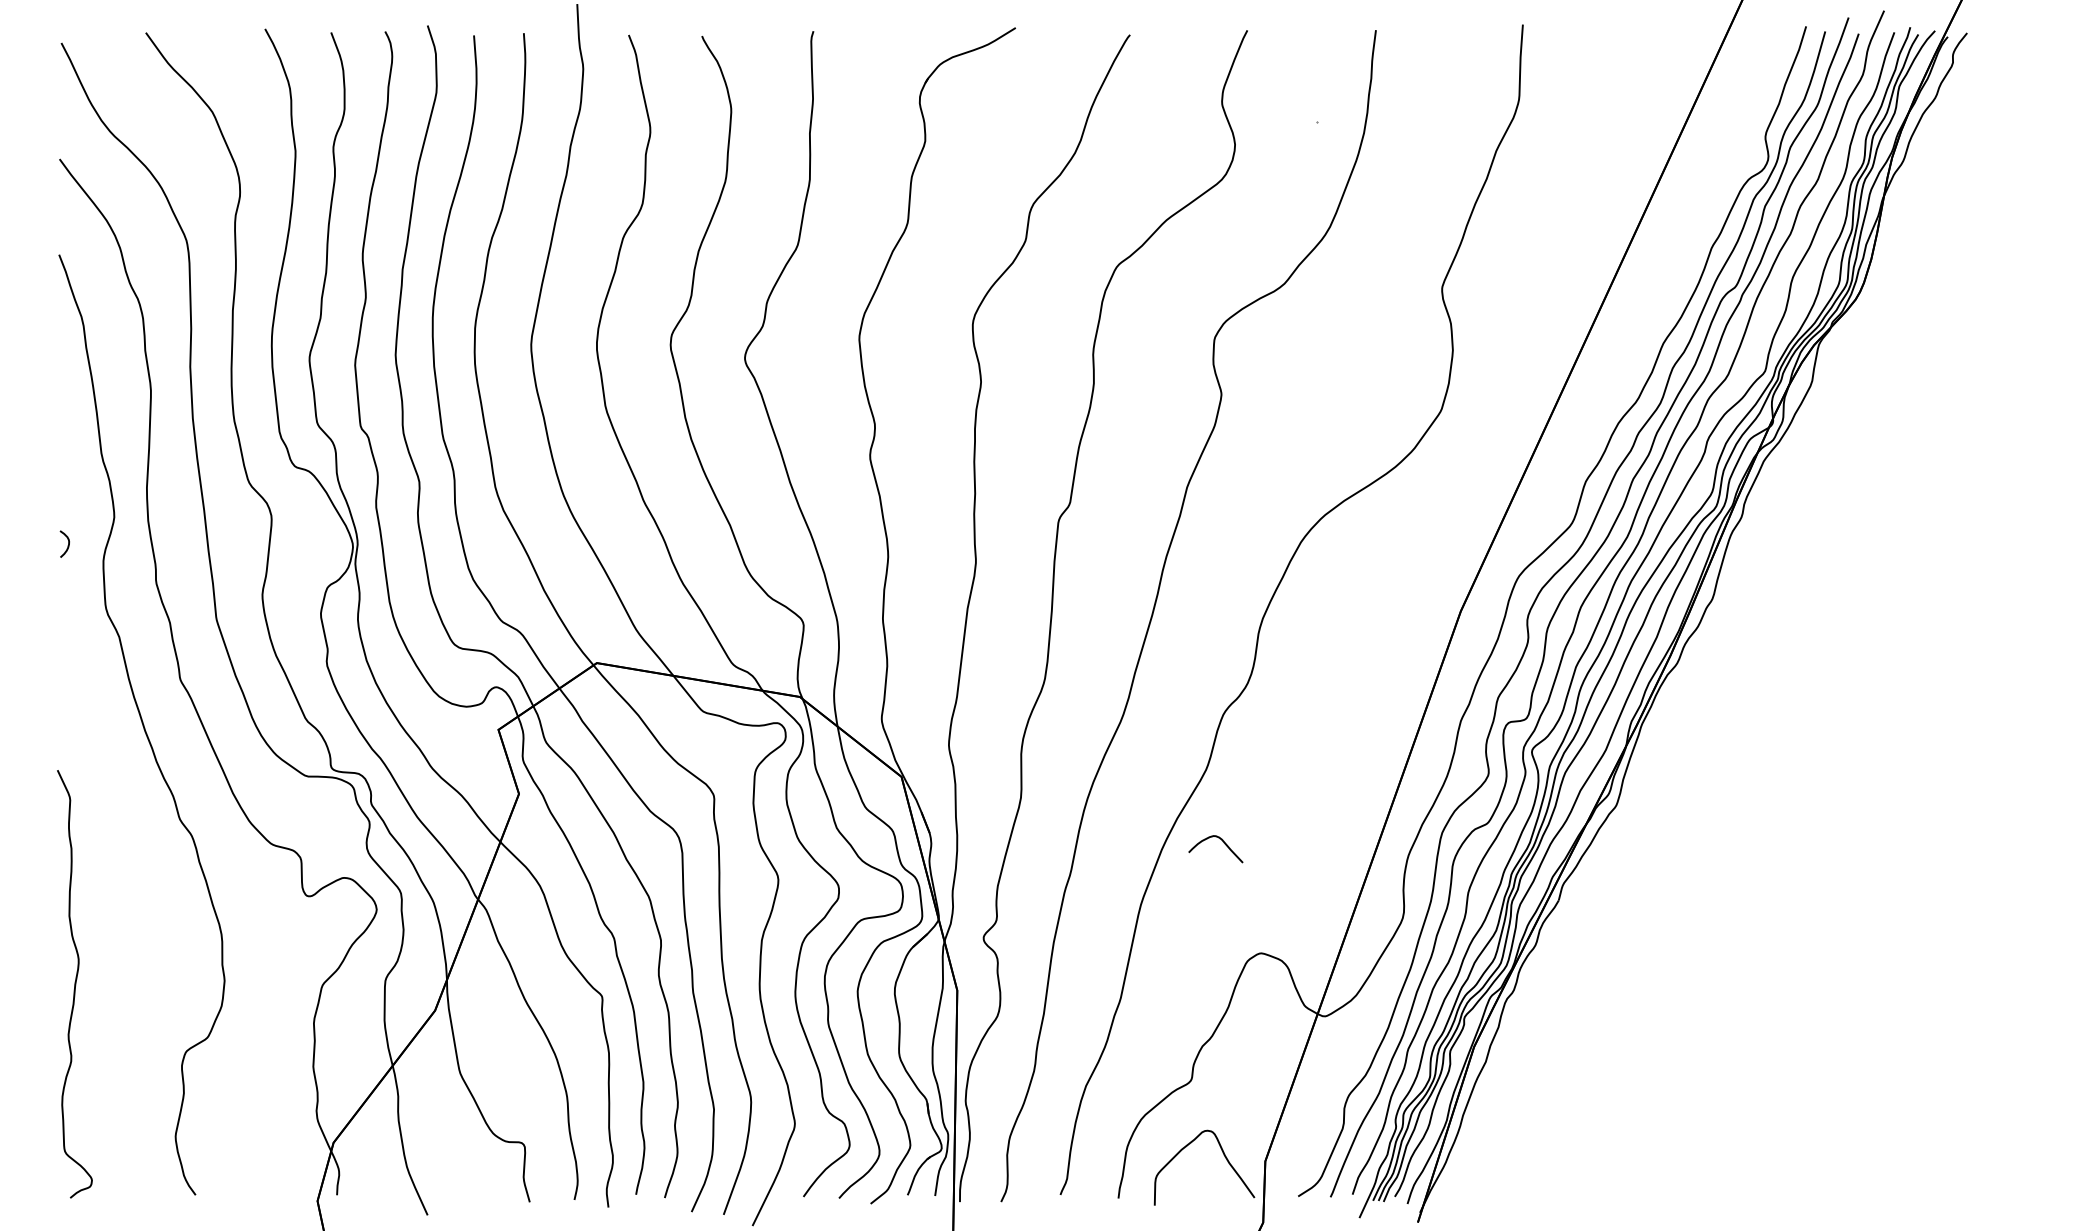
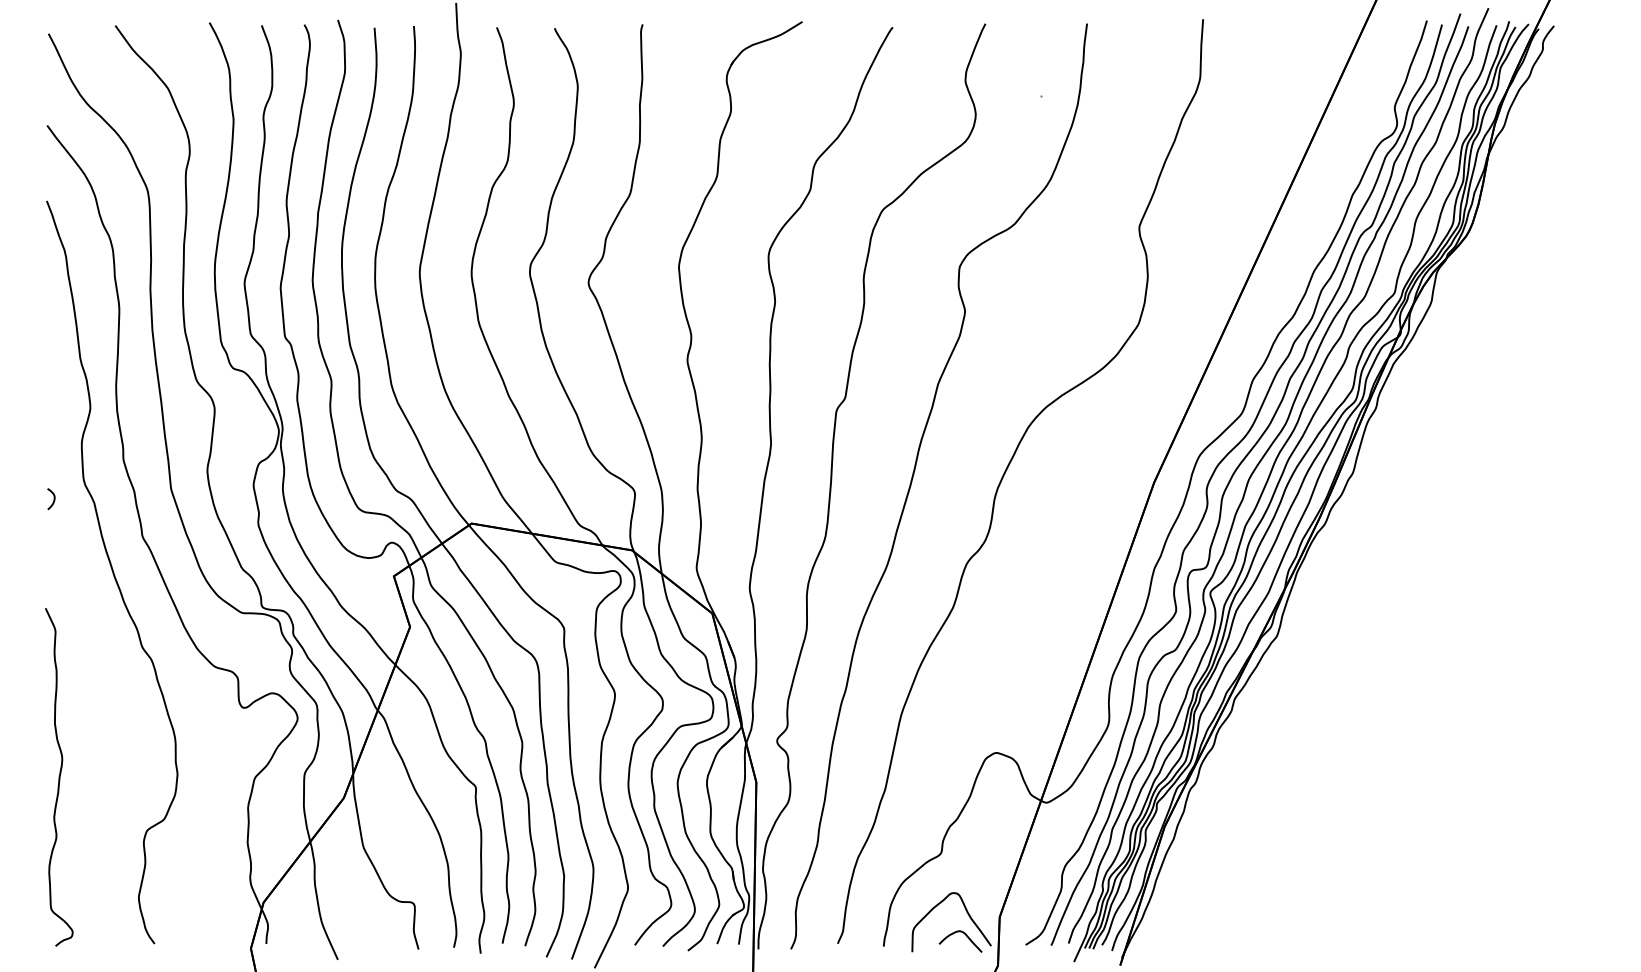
curve: (67, 545) -> (53, 500), moved
curve: (1224, 844) -> (967, 937), moved

